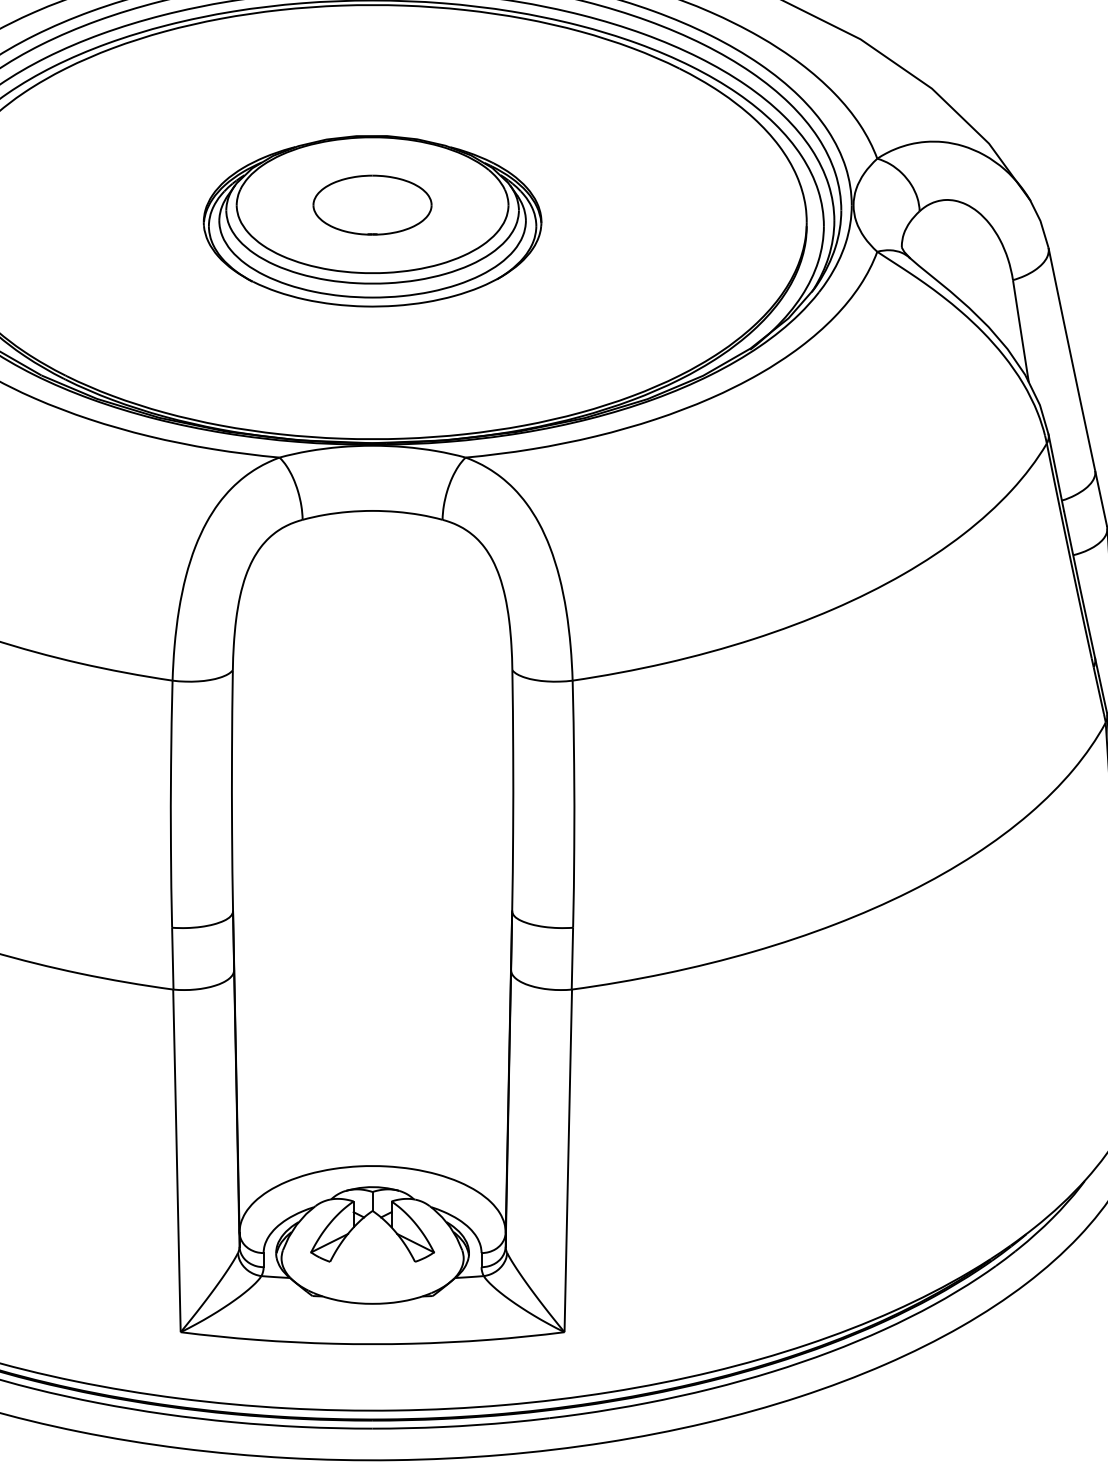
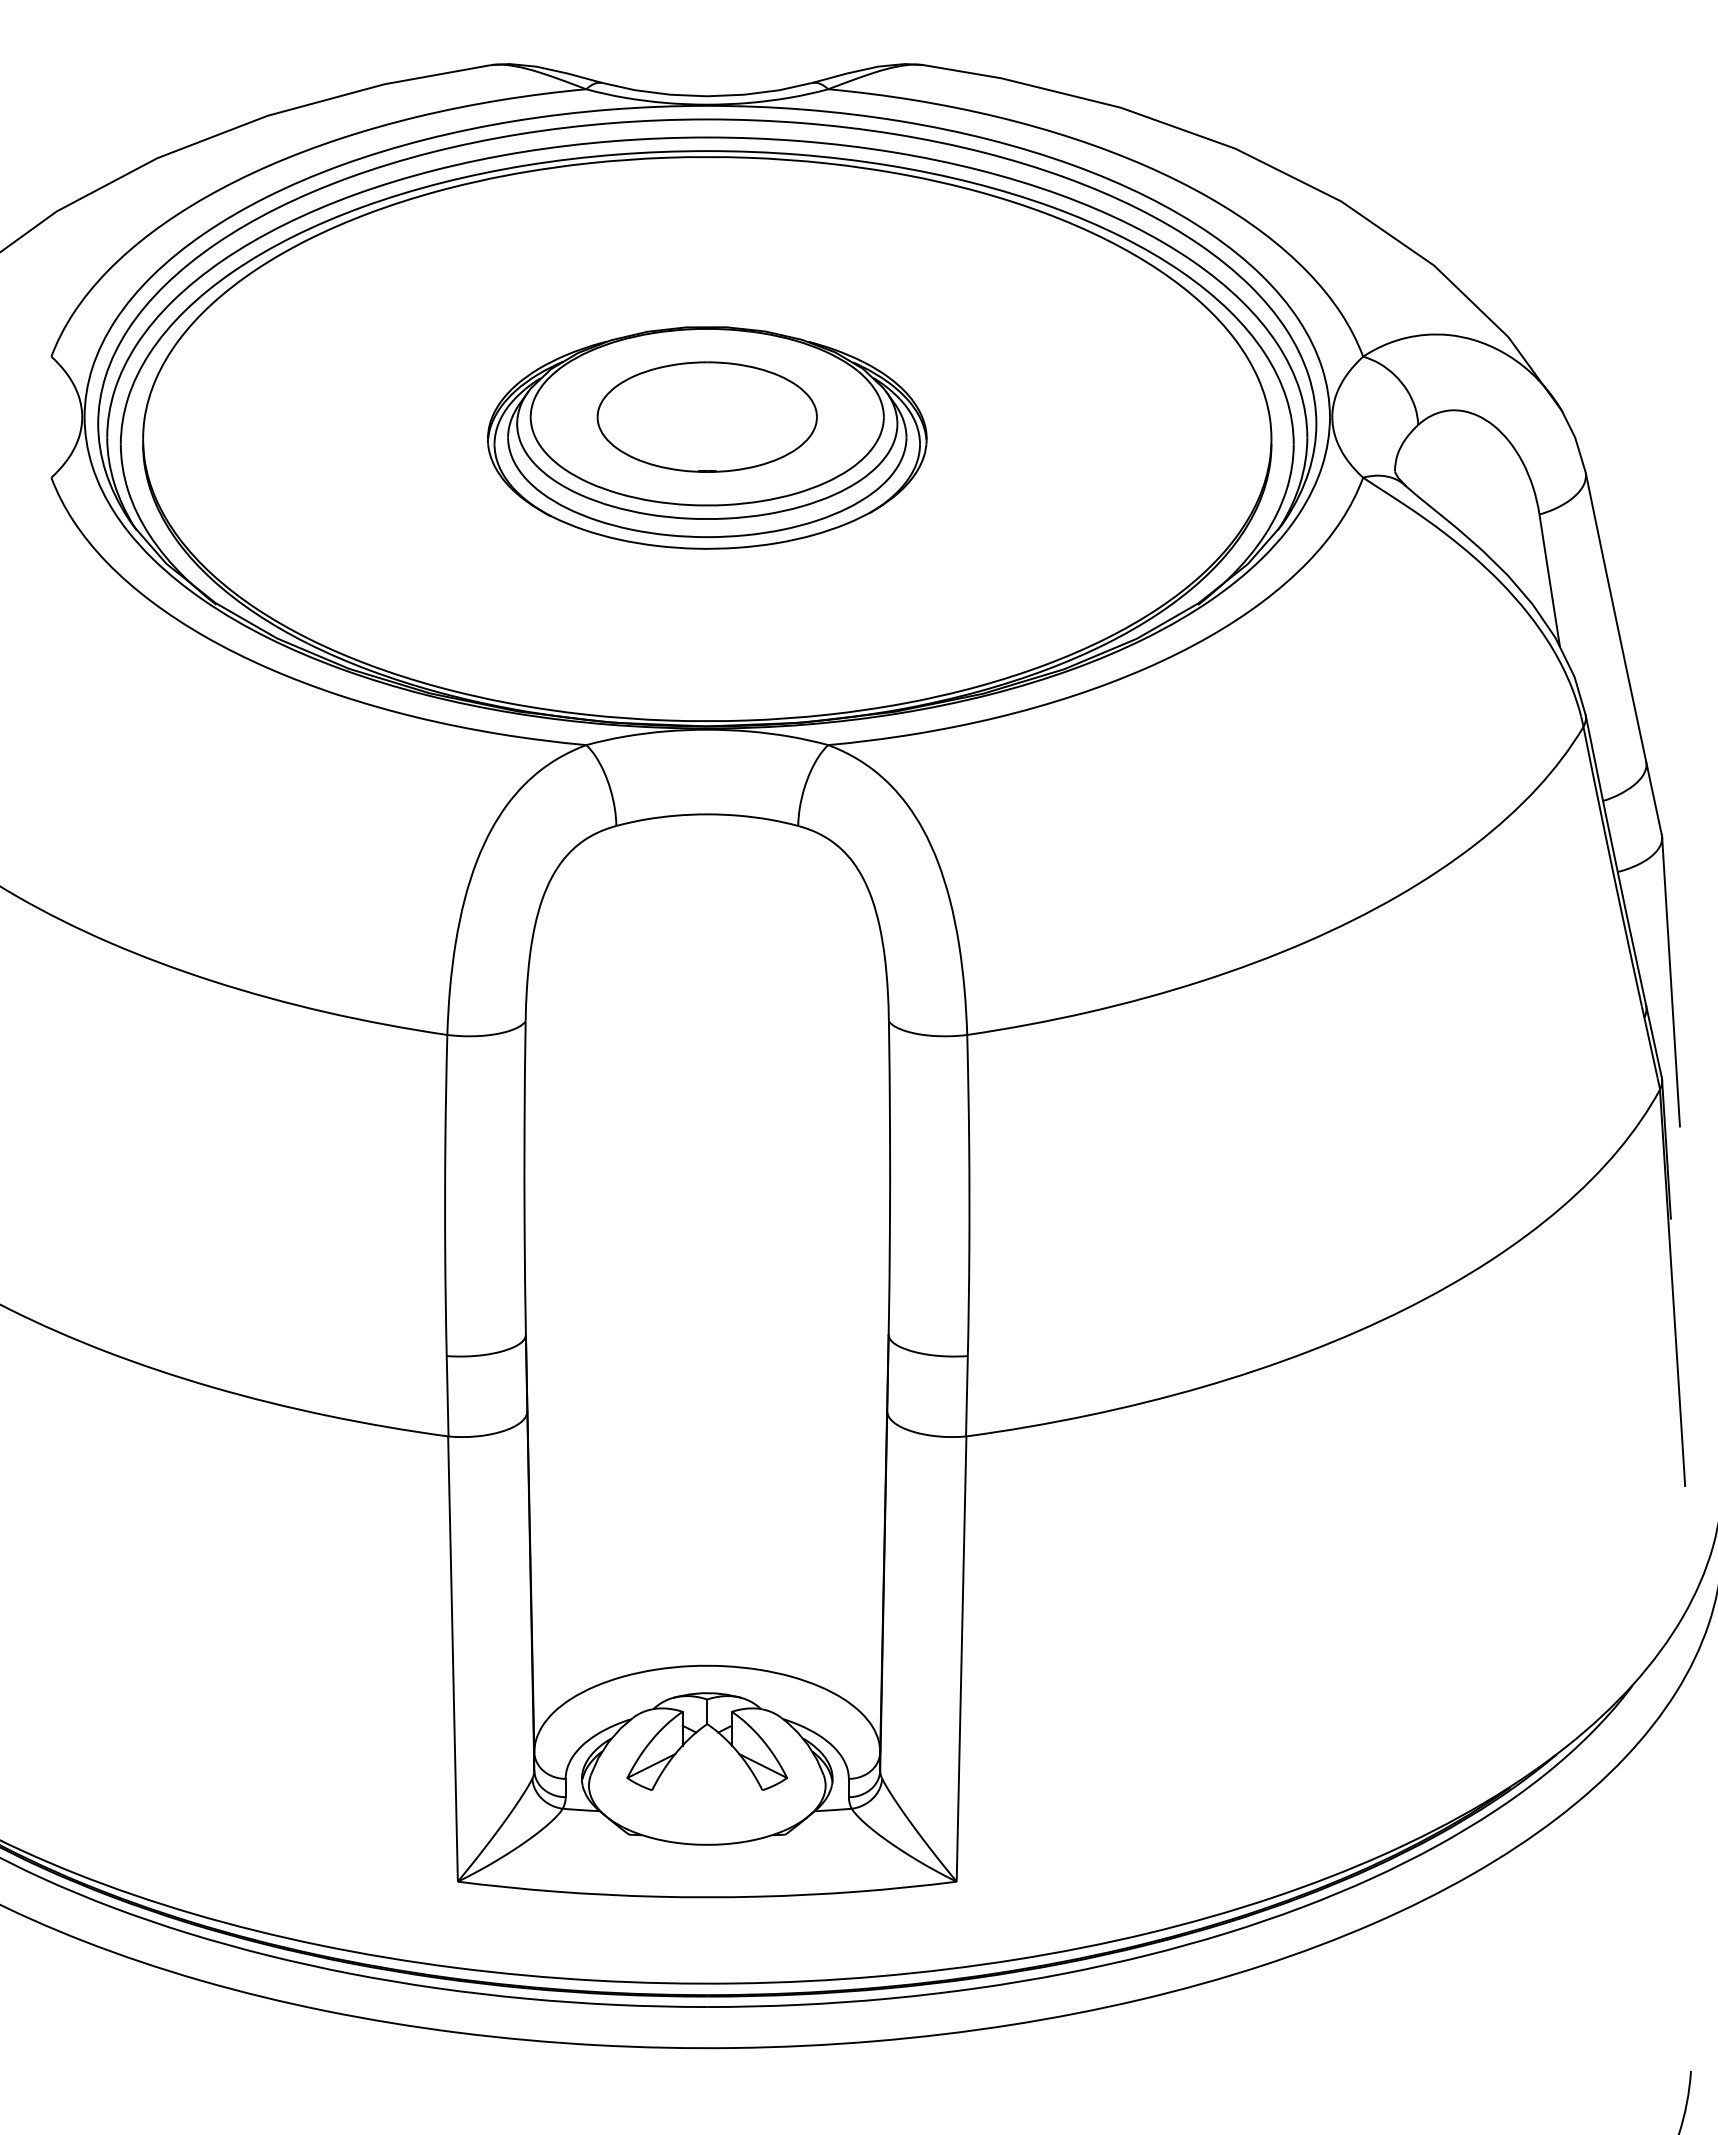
part: (372, 204) -> (706, 416), size x1.43

